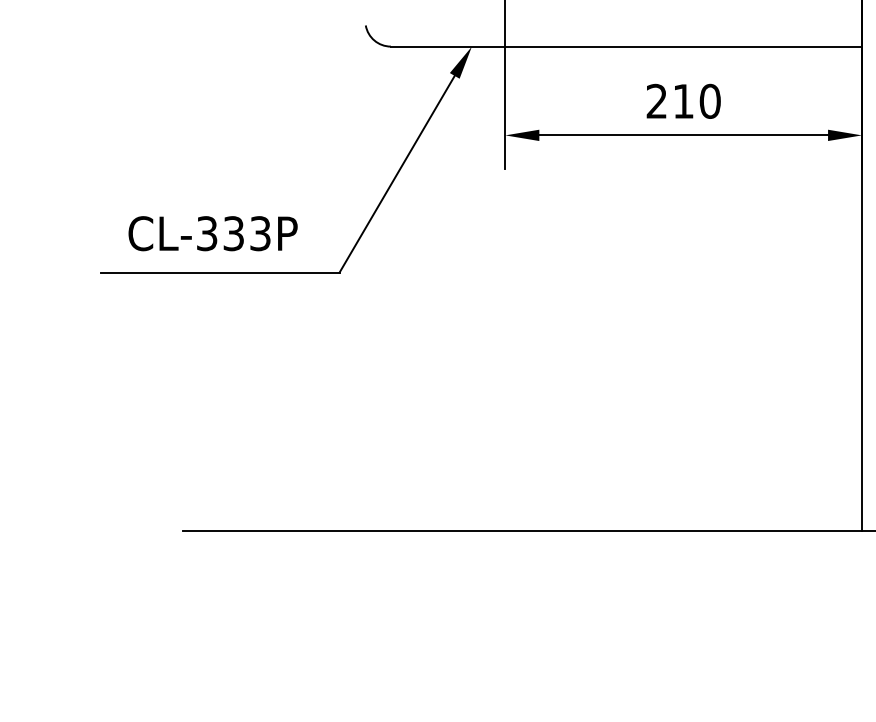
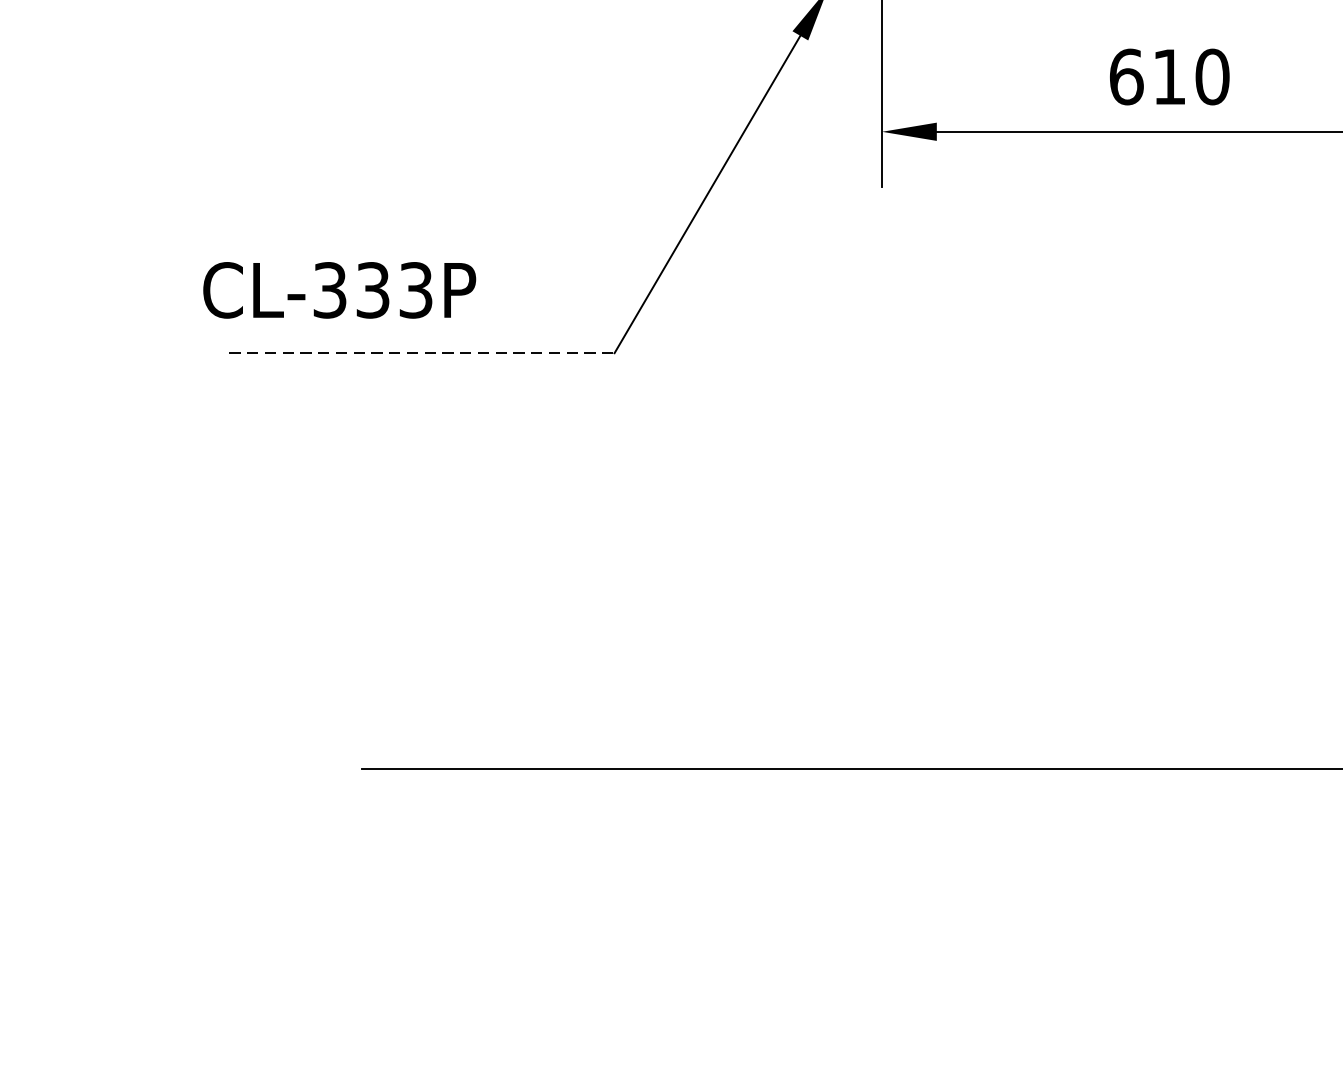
text: (656, 100) -> (1125, 75), 210 -> 610
text: (212, 233) -> (338, 290), moved
line: (220, 272) -> (422, 352), solid -> dashed

